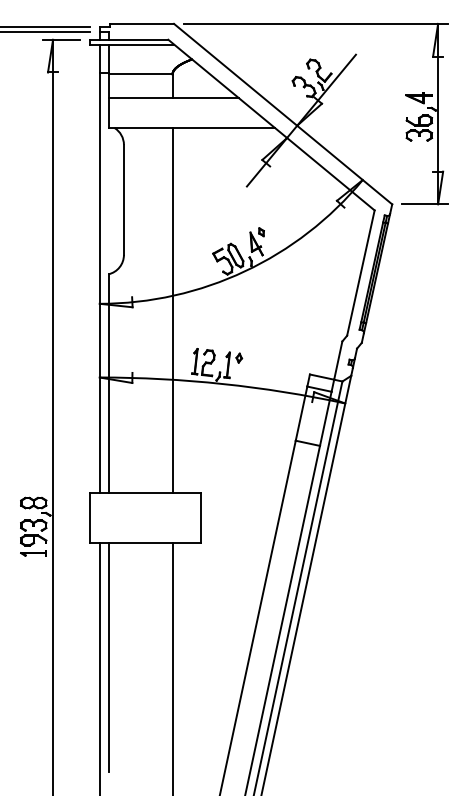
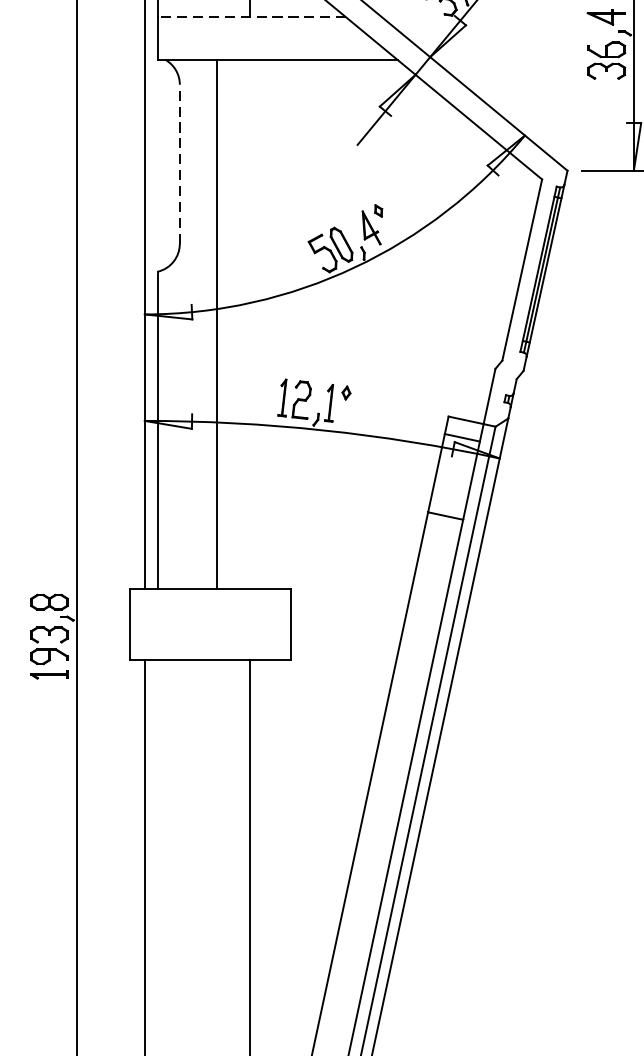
line: (173, 98) -> (251, 17), solid -> dashed
line: (123, 199) -> (179, 163), solid -> dashed
line: (172, 310) -> (216, 324), moved
line: (108, 657) -> (157, 825), removed

